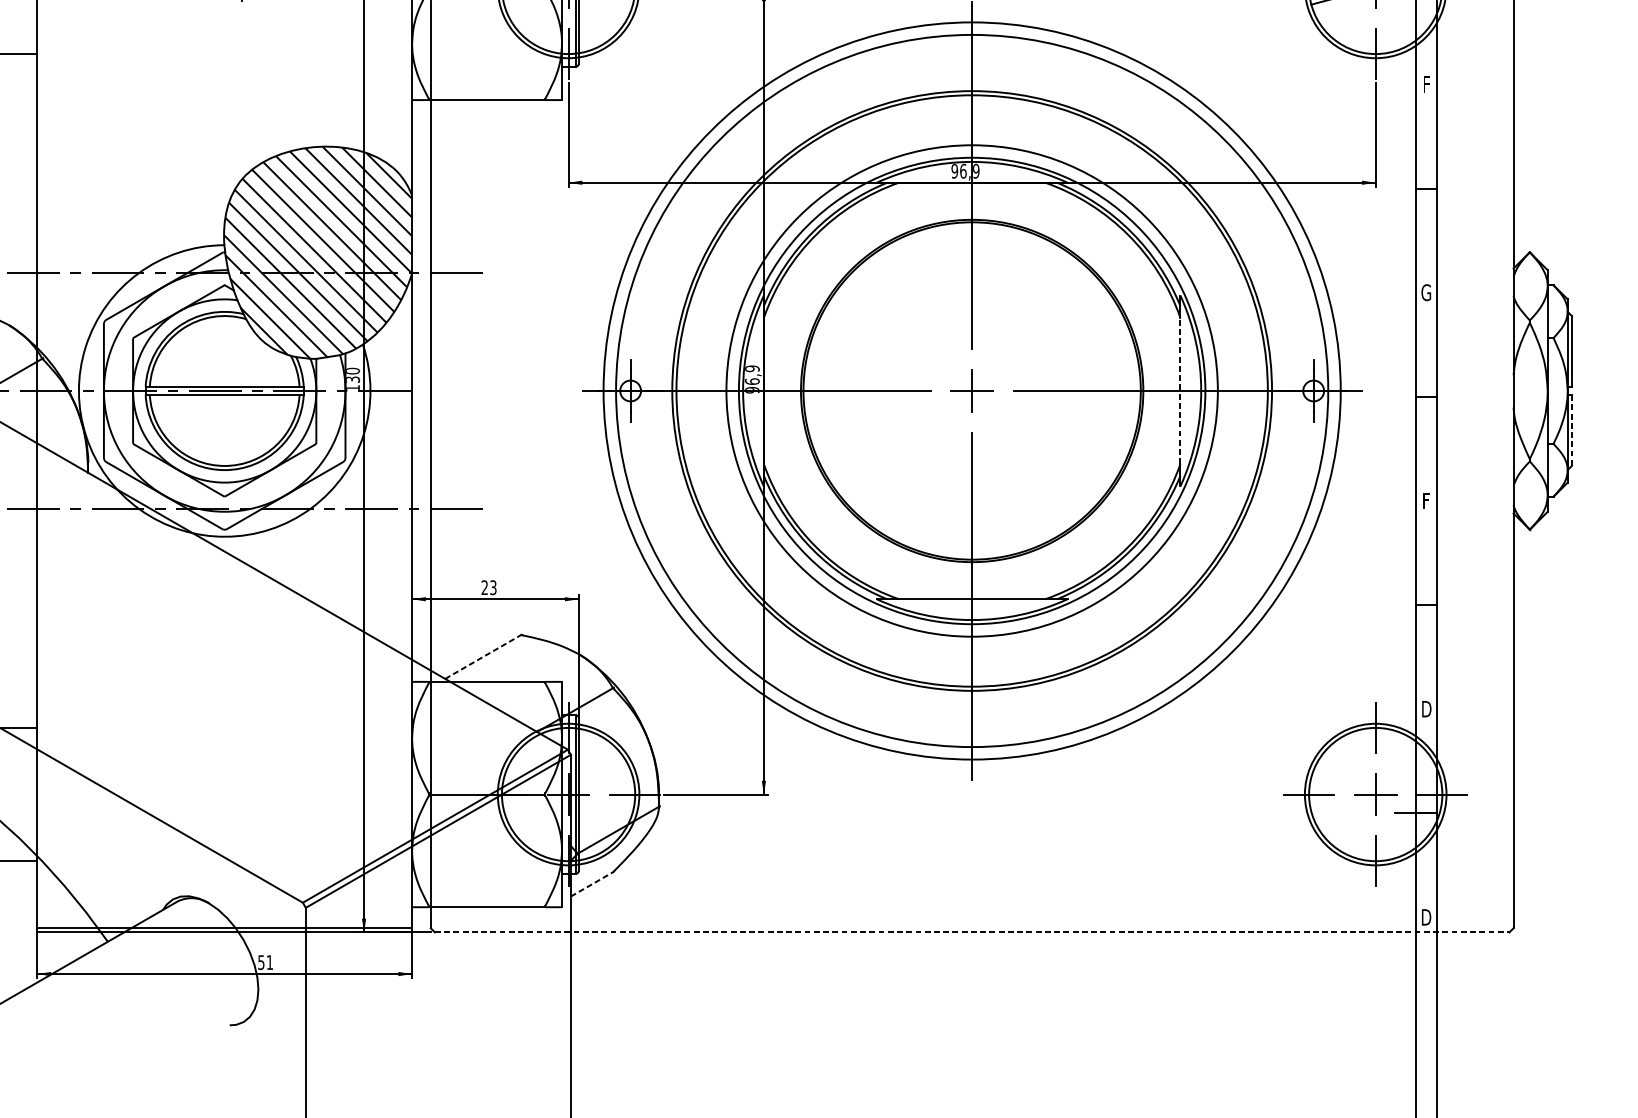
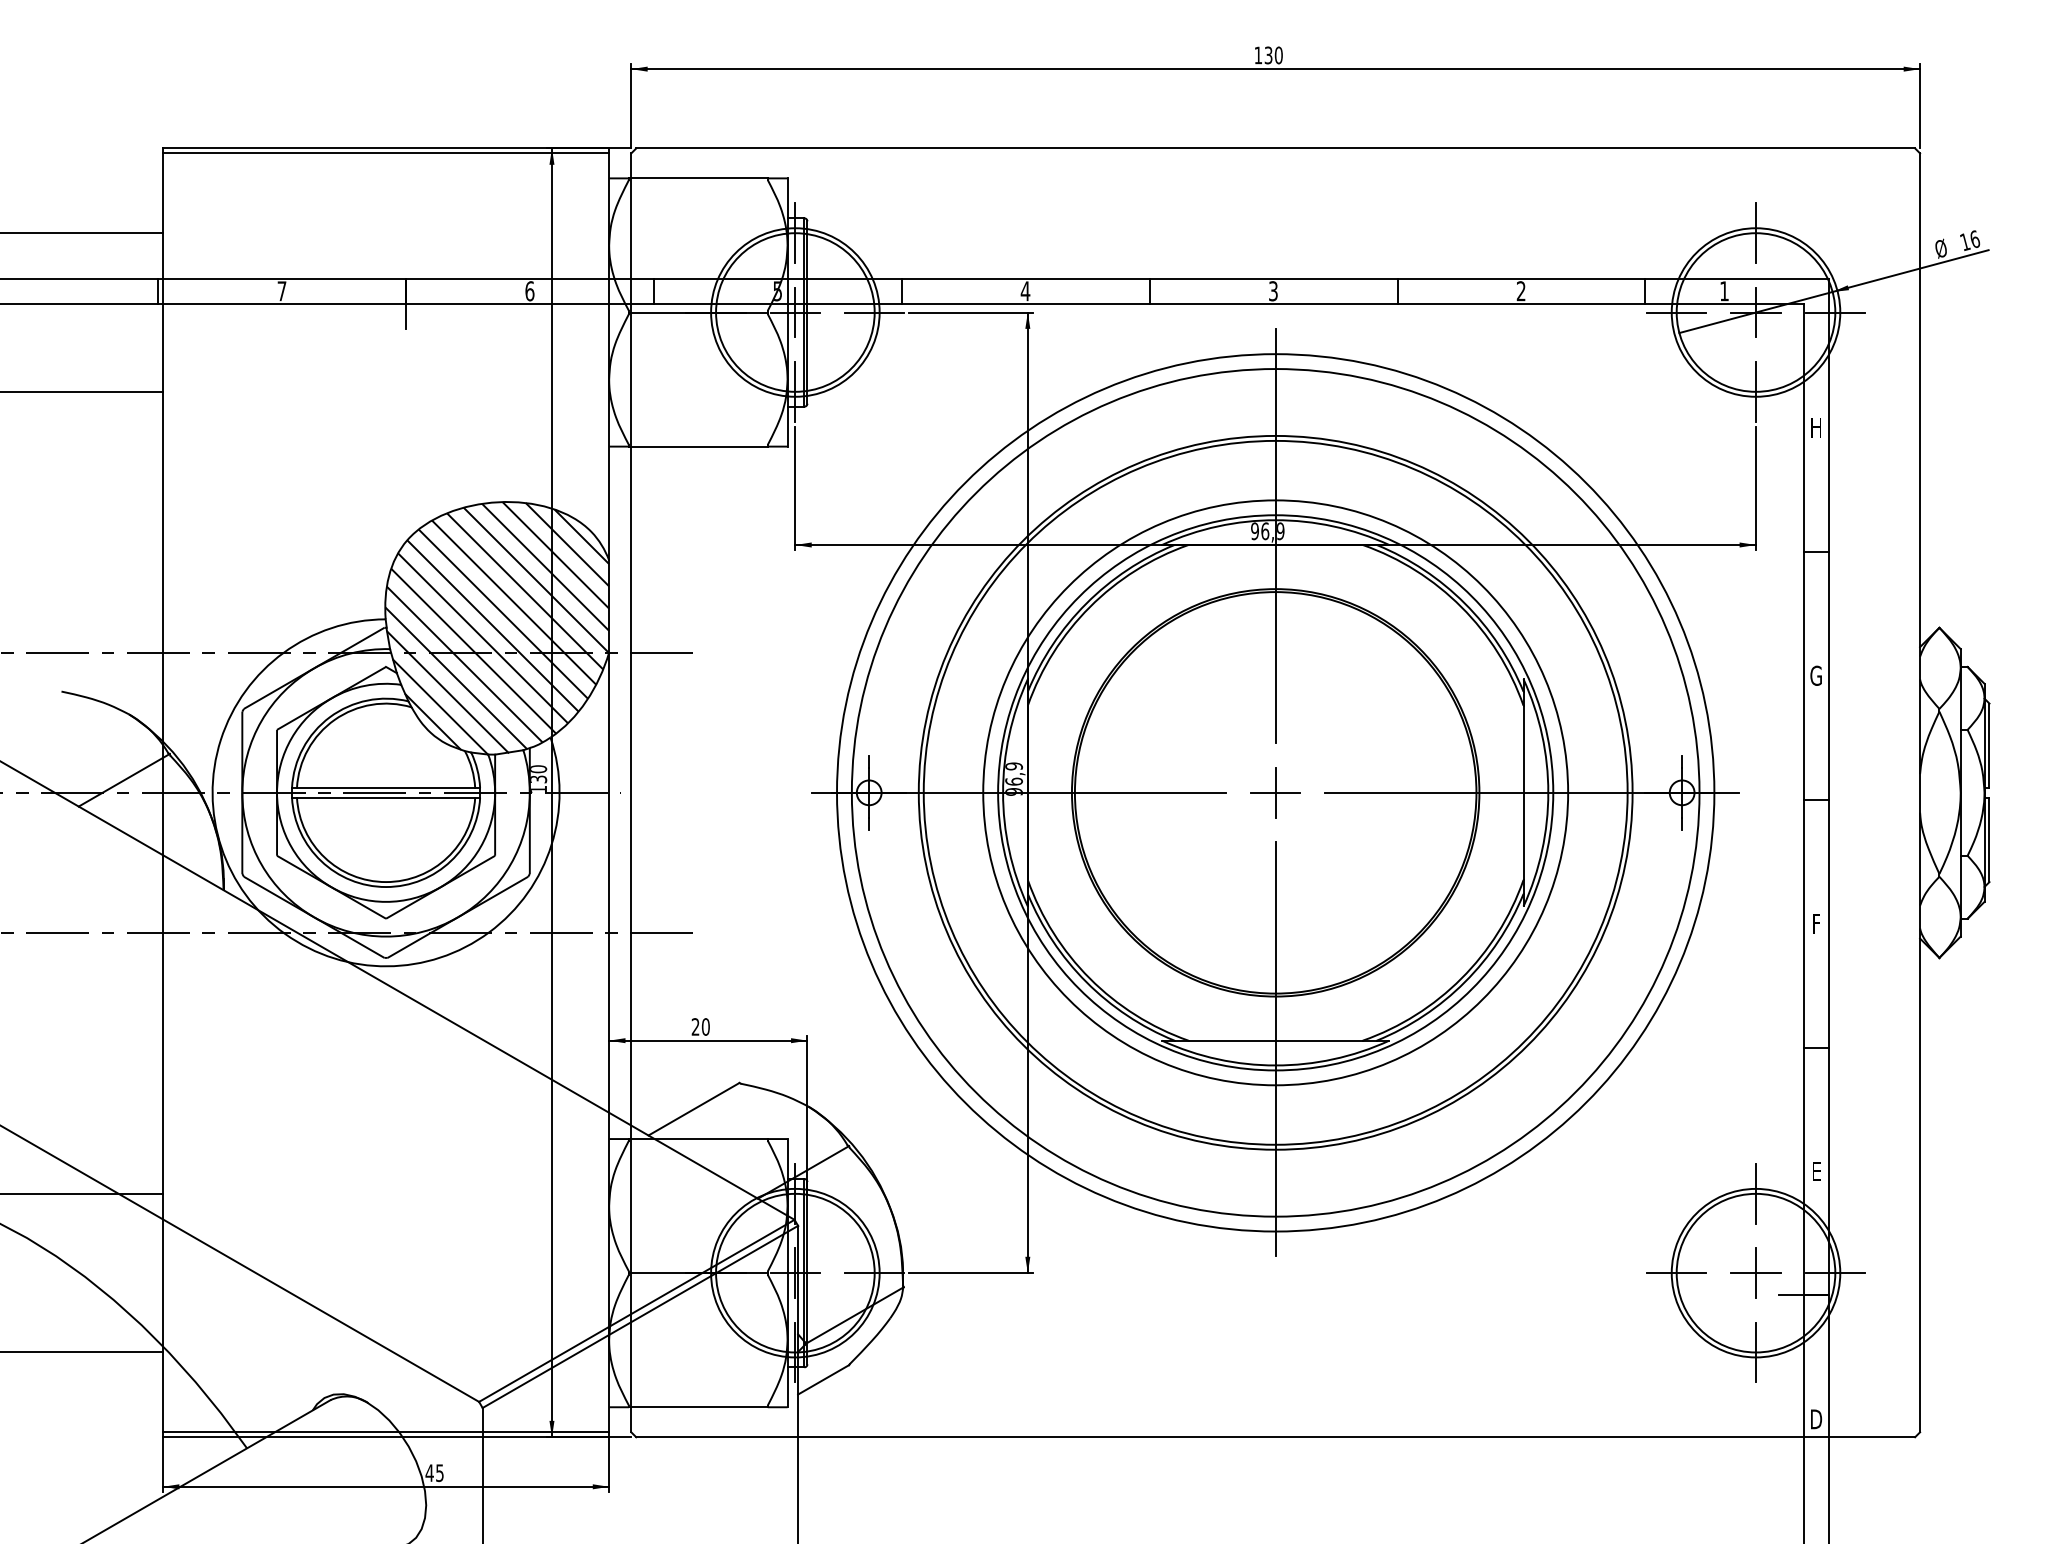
text: (1425, 84) -> (1815, 427), F -> H
line: (1180, 390) -> (1523, 792), dashed -> solid
line: (1571, 431) -> (1989, 840), dashed -> solid
text: (493, 587) -> (705, 1026), 23 -> 20
line: (483, 657) -> (694, 1109), dashed -> solid
text: (1426, 709) -> (1816, 1171), D -> E
line: (592, 883) -> (823, 1379), dashed -> solid
line: (972, 932) -> (1276, 1437), dashed -> solid
text: (265, 962) -> (434, 1473), 51 -> 45

